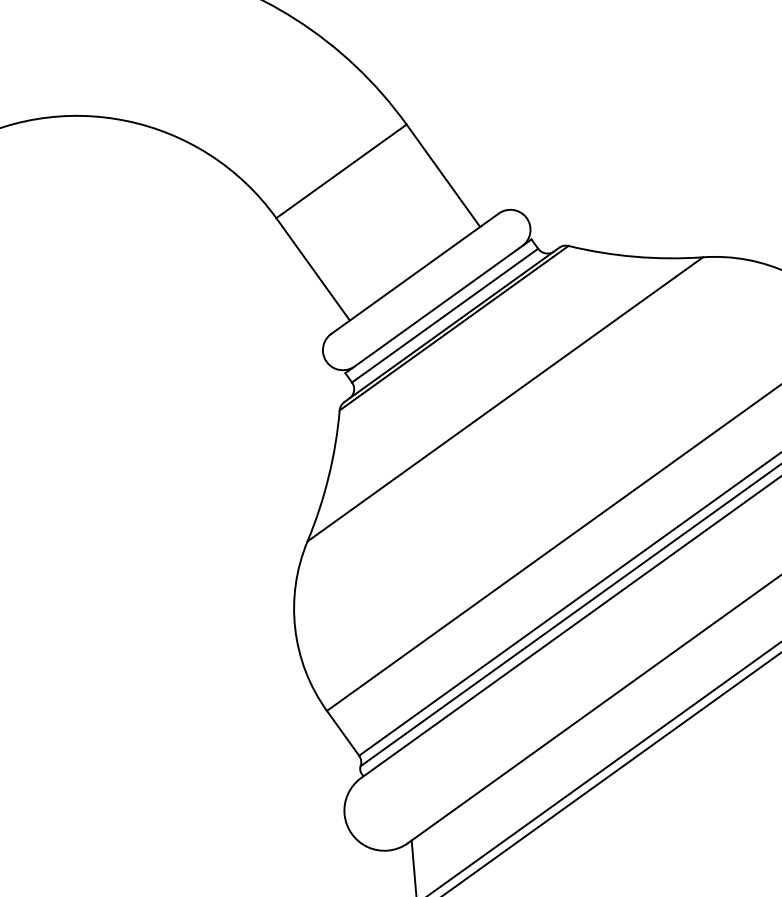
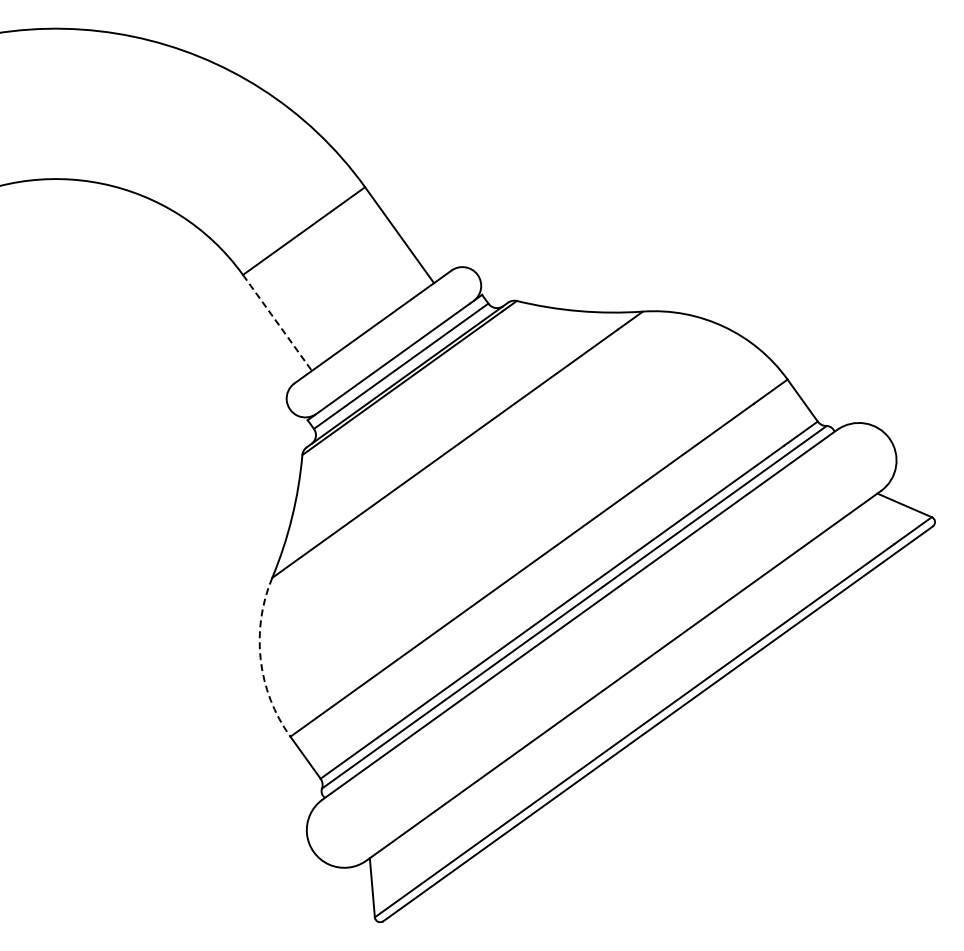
line: (313, 269) -> (277, 323), solid -> dashed
arc: (295, 628) -> (260, 659), solid -> dashed

